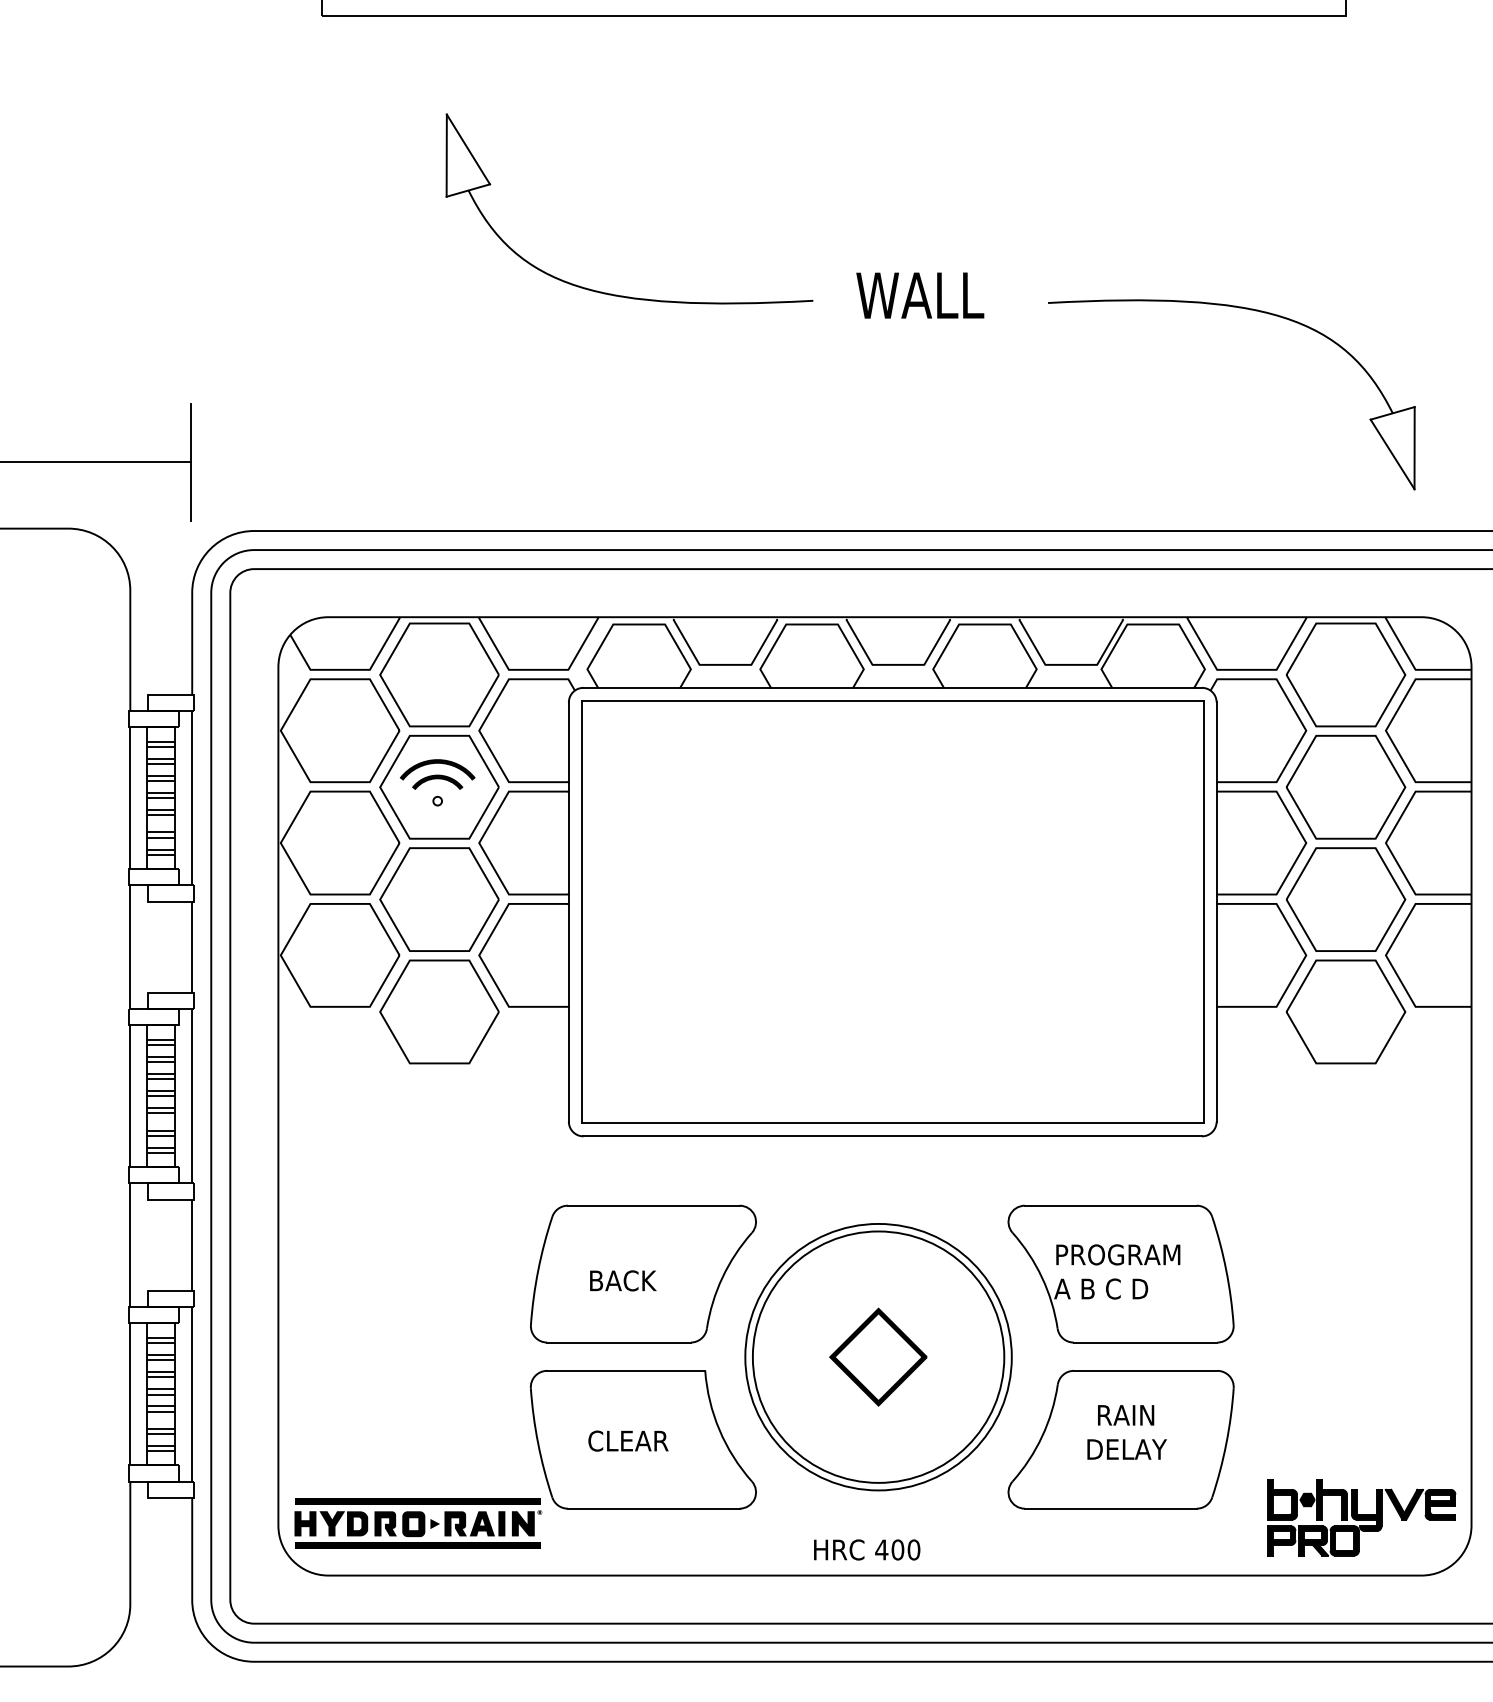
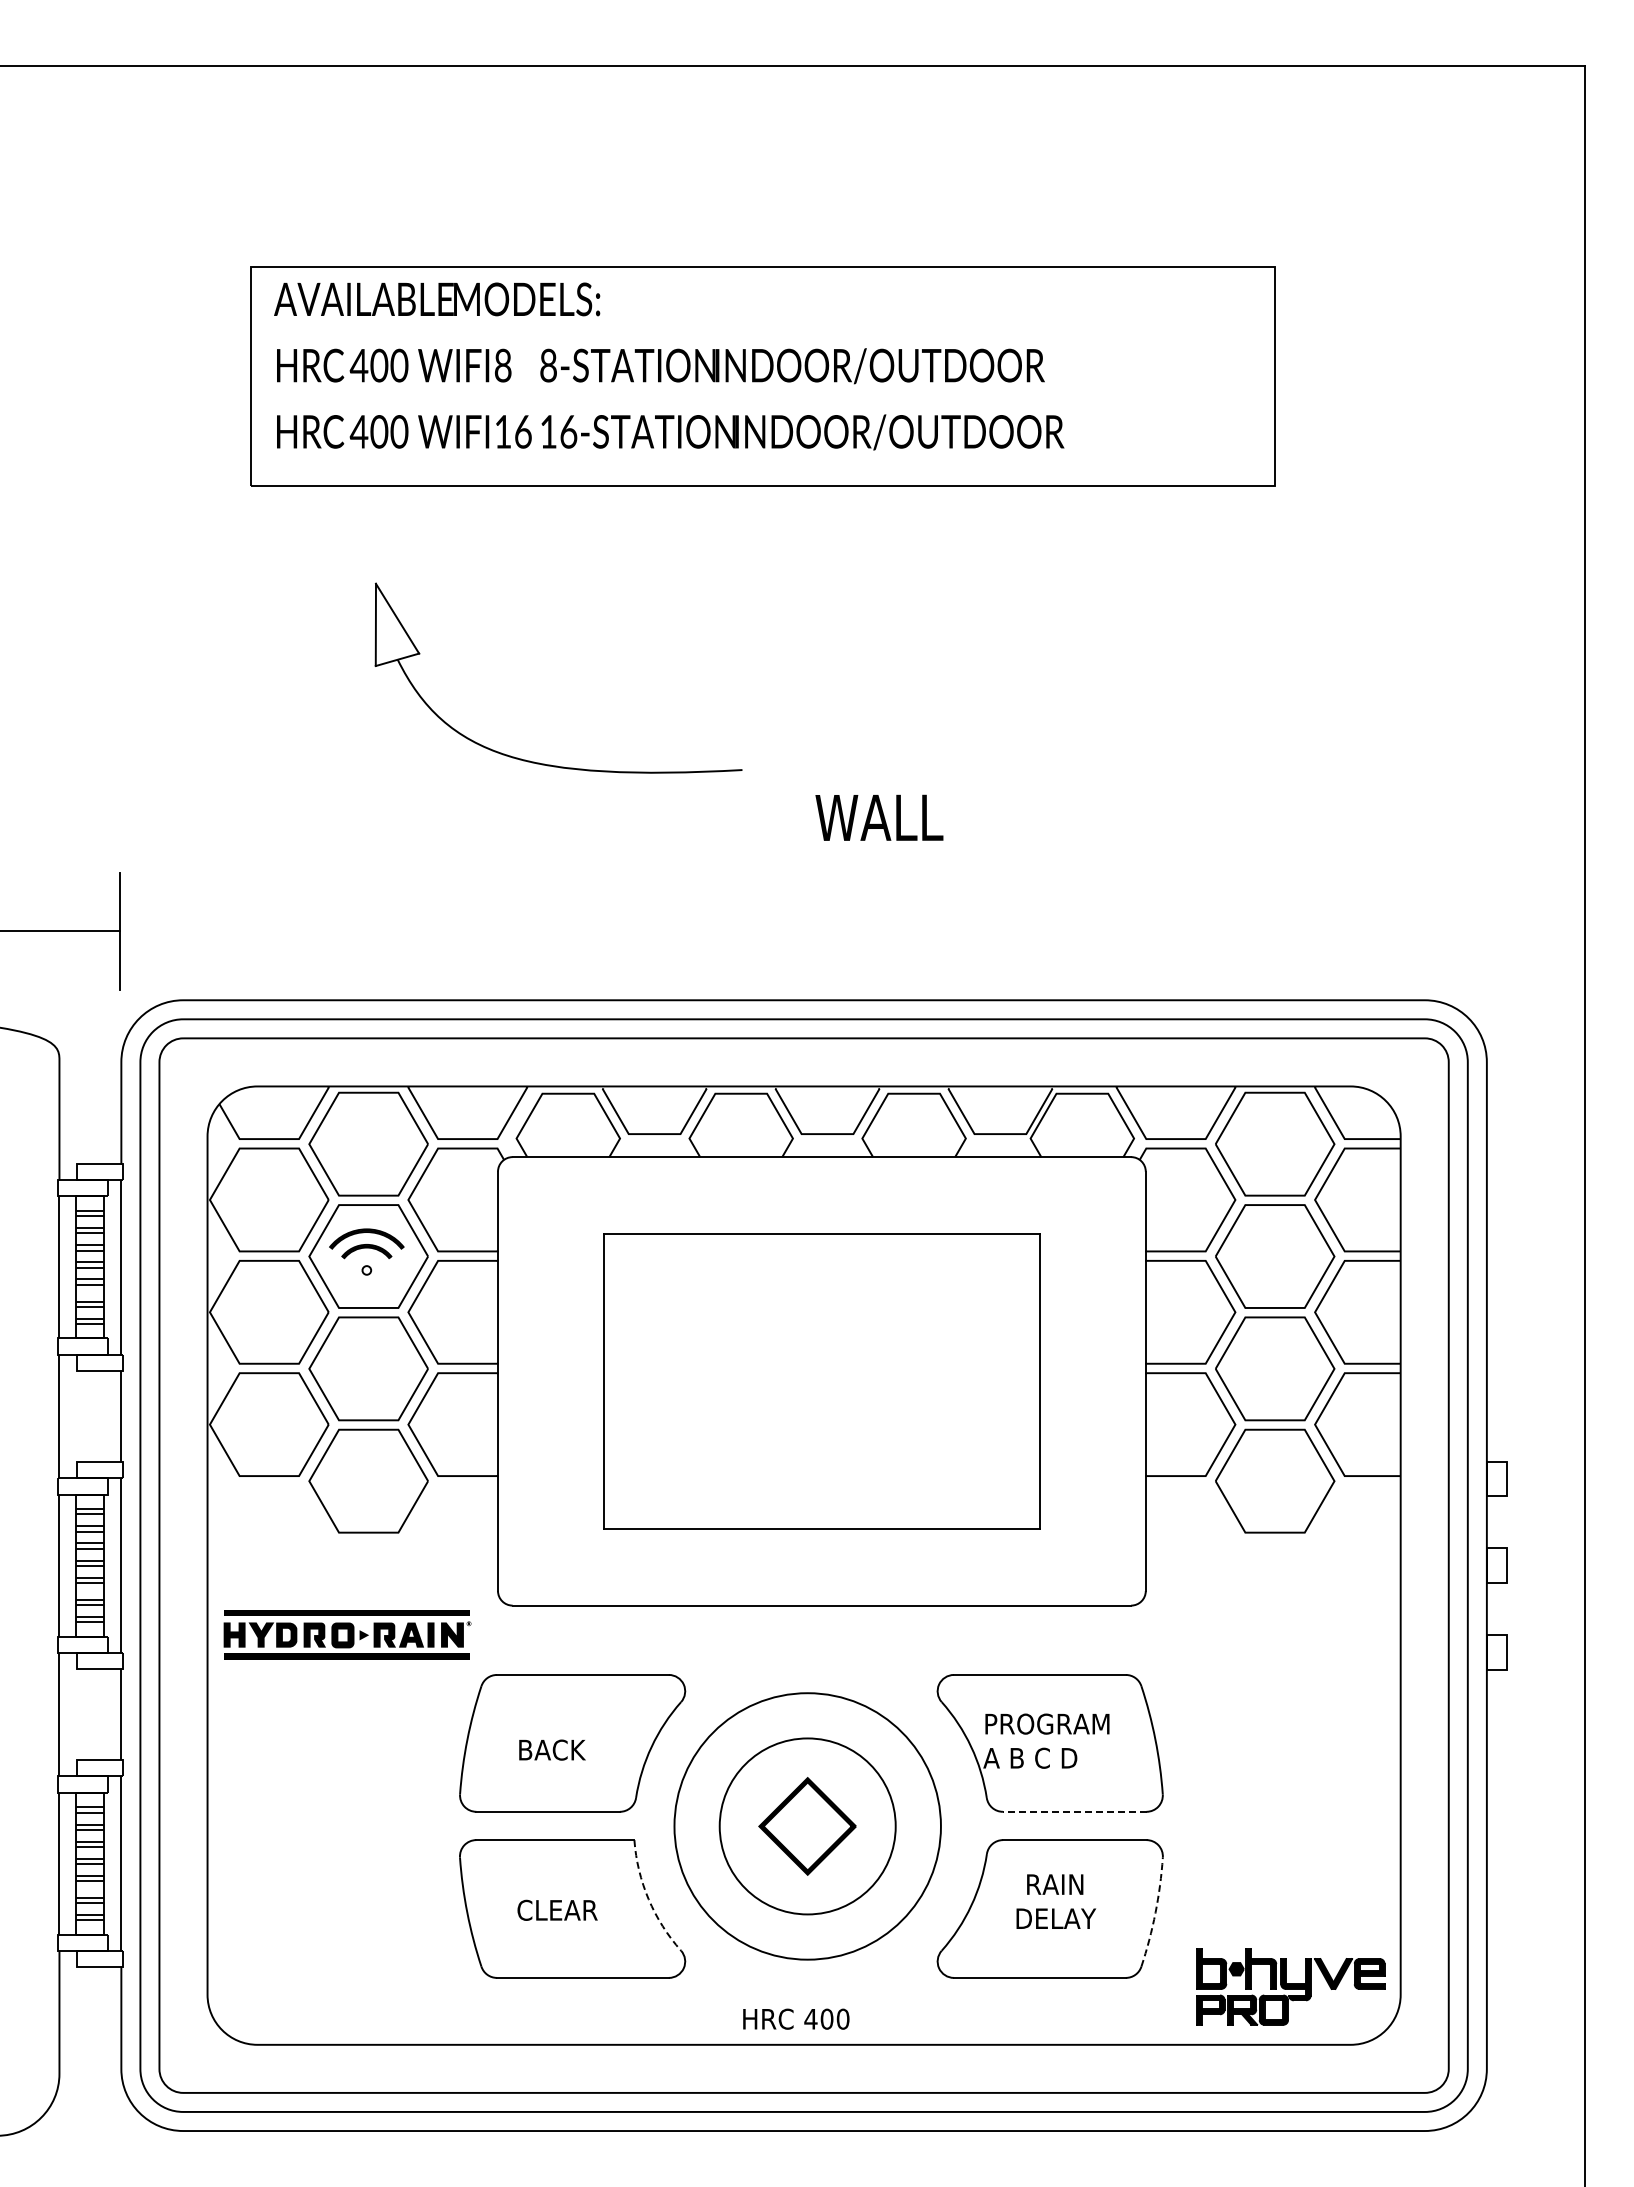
text: (920, 295) -> (879, 817), moved
part: (1249, 310) -> (1178, 779), removed
part: (892, 912) -> (821, 1381), size x0.7
line: (1145, 1342) -> (1074, 1811), solid -> dashed
circle: (878, 1357) -> (807, 1826), size x0.7
arc: (719, 1430) -> (648, 1899), solid -> dashed
arc: (1226, 1443) -> (1155, 1912), solid -> dashed
part: (418, 1523) -> (347, 1634), moved

